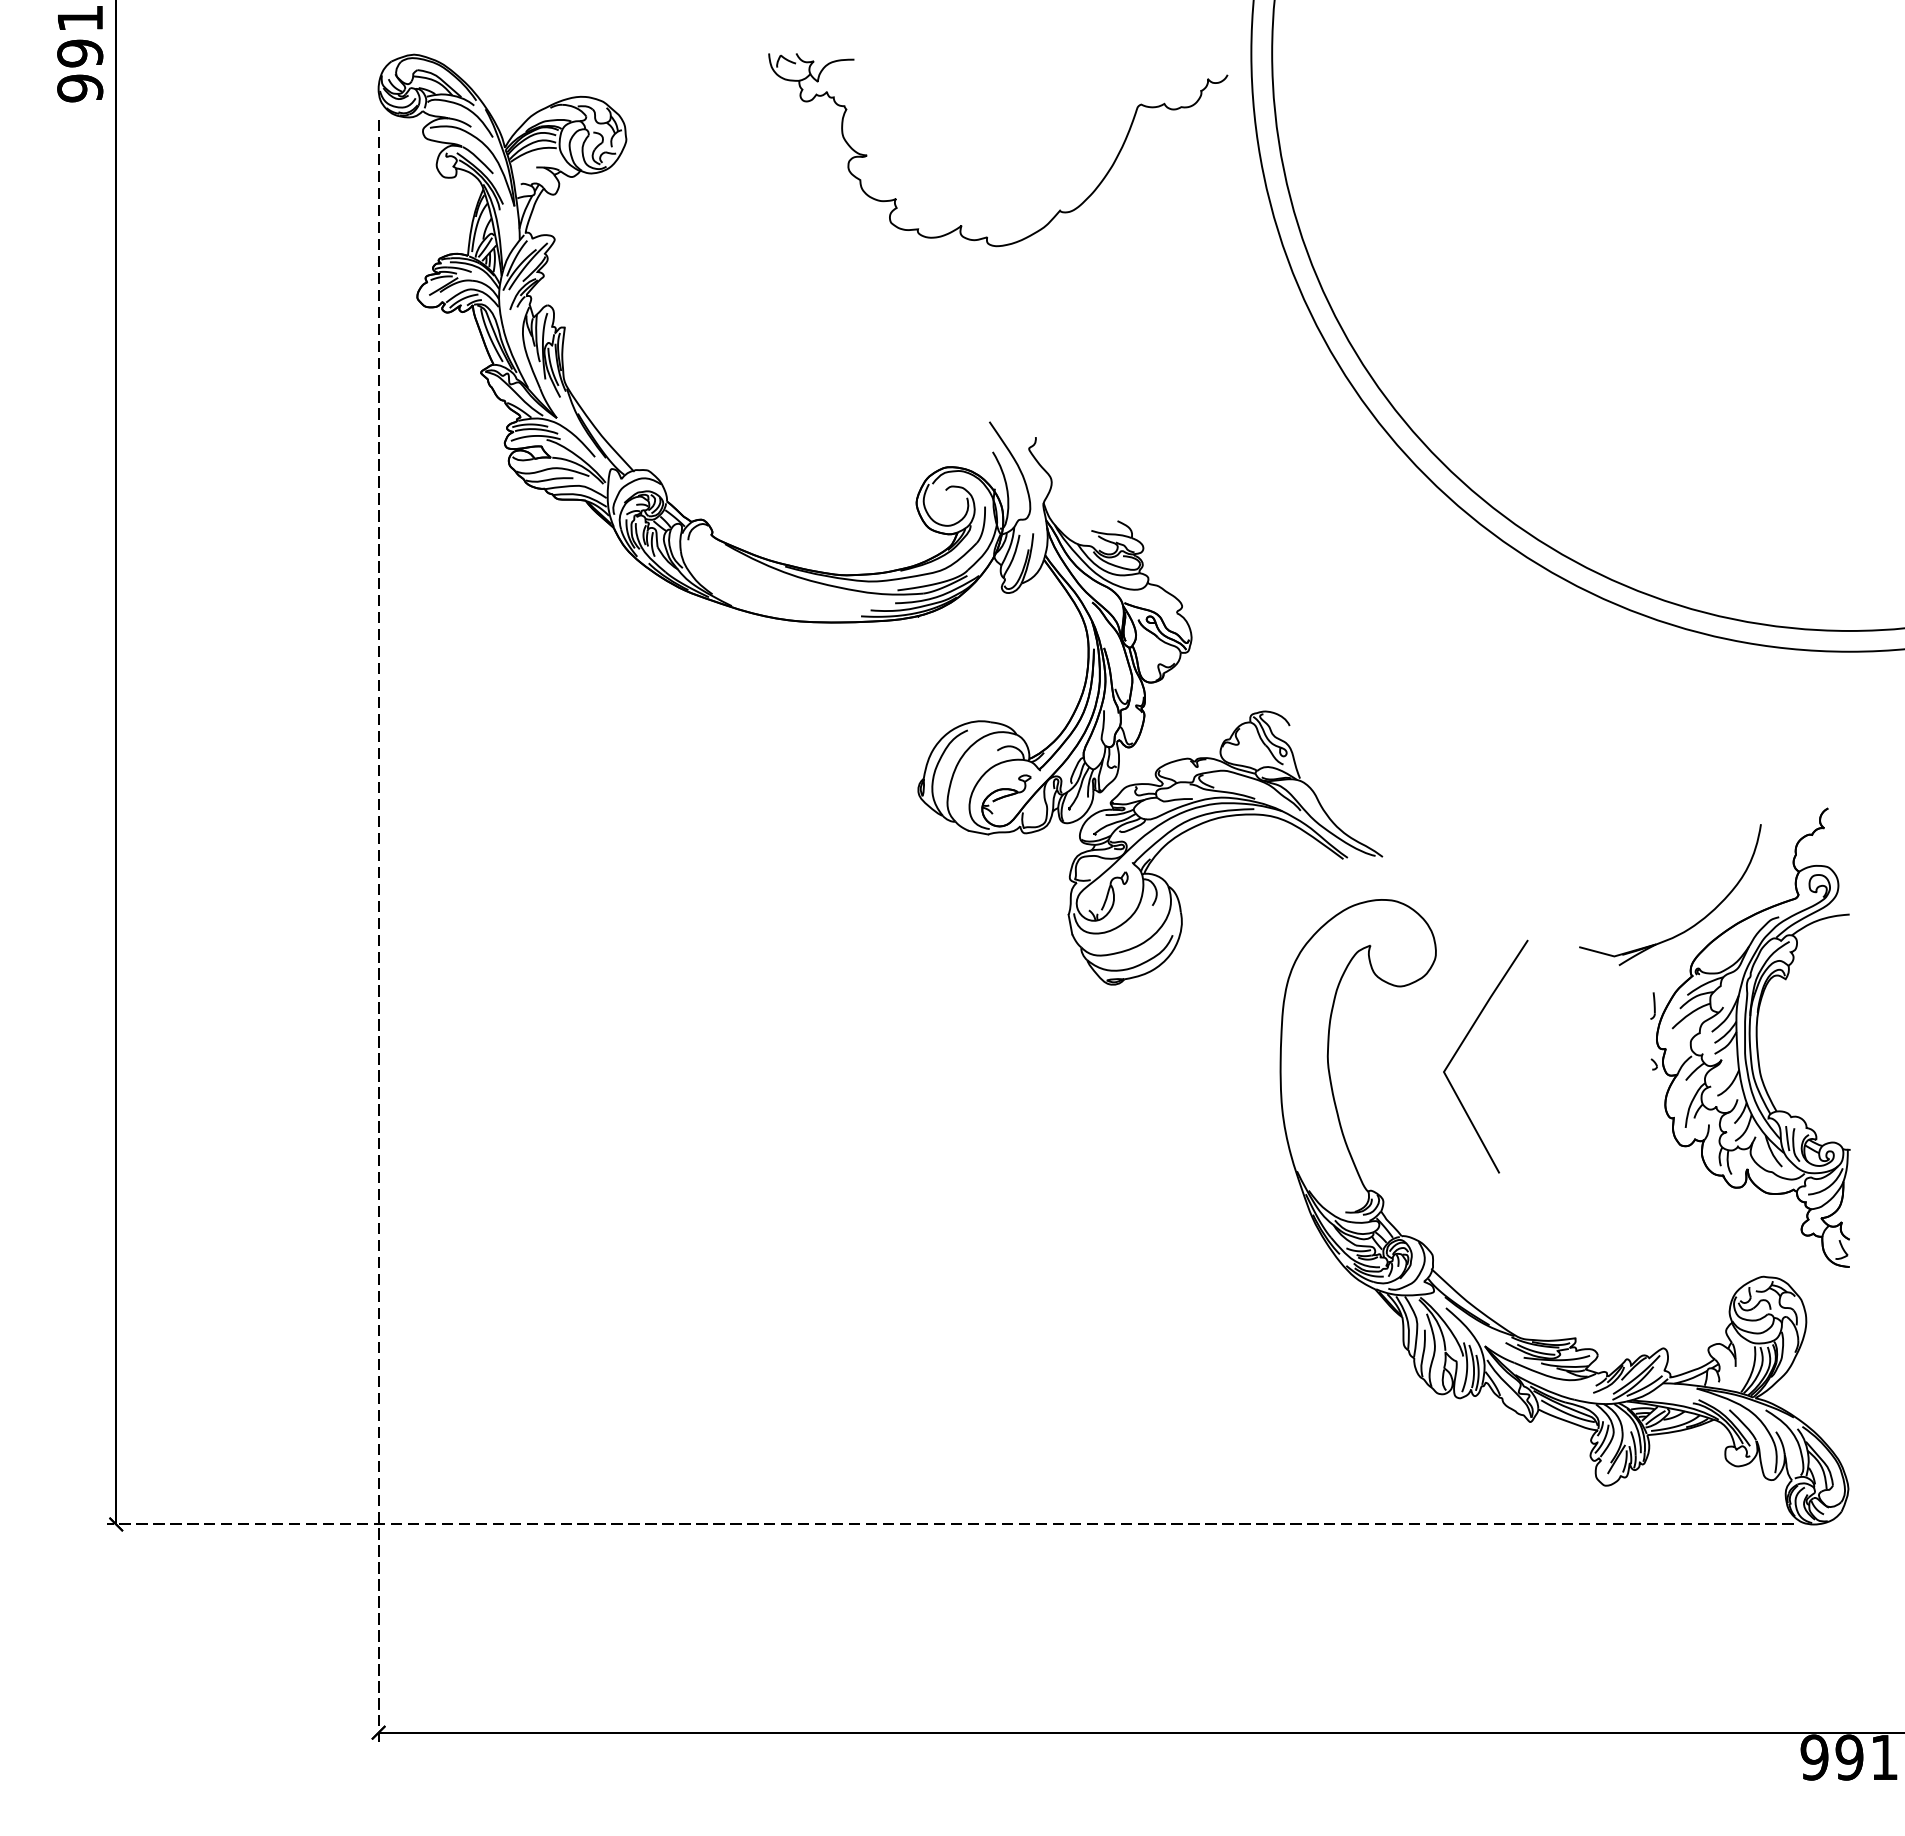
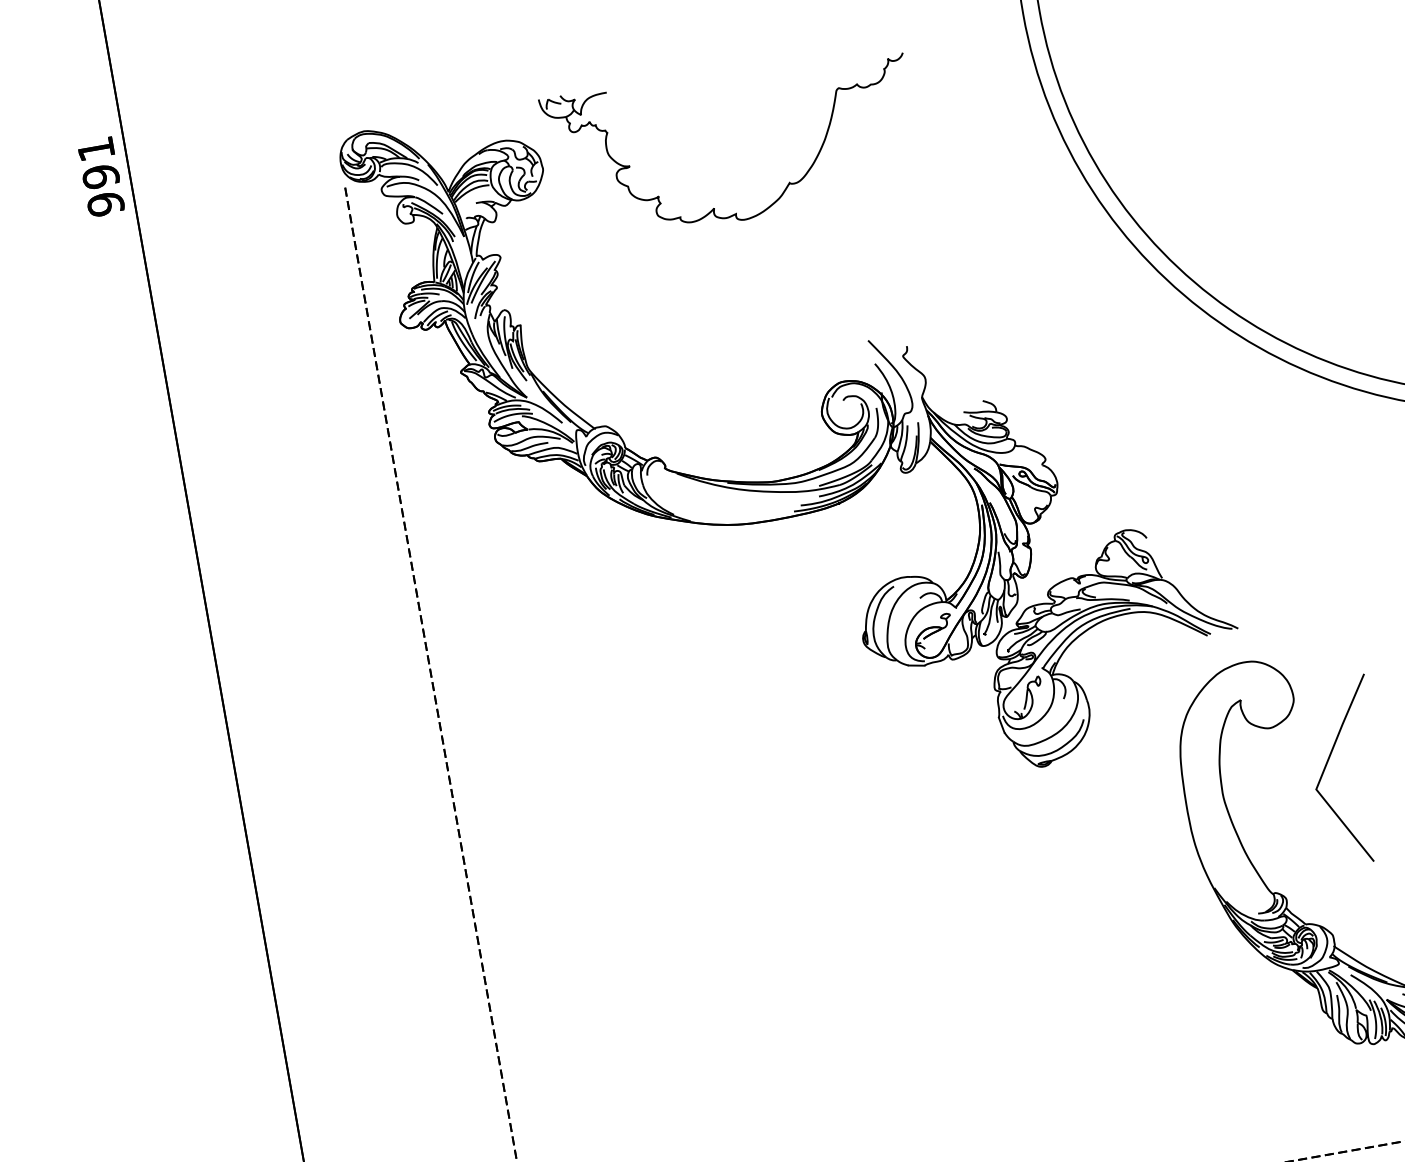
part: (962, 225) -> (714, 208), moved

